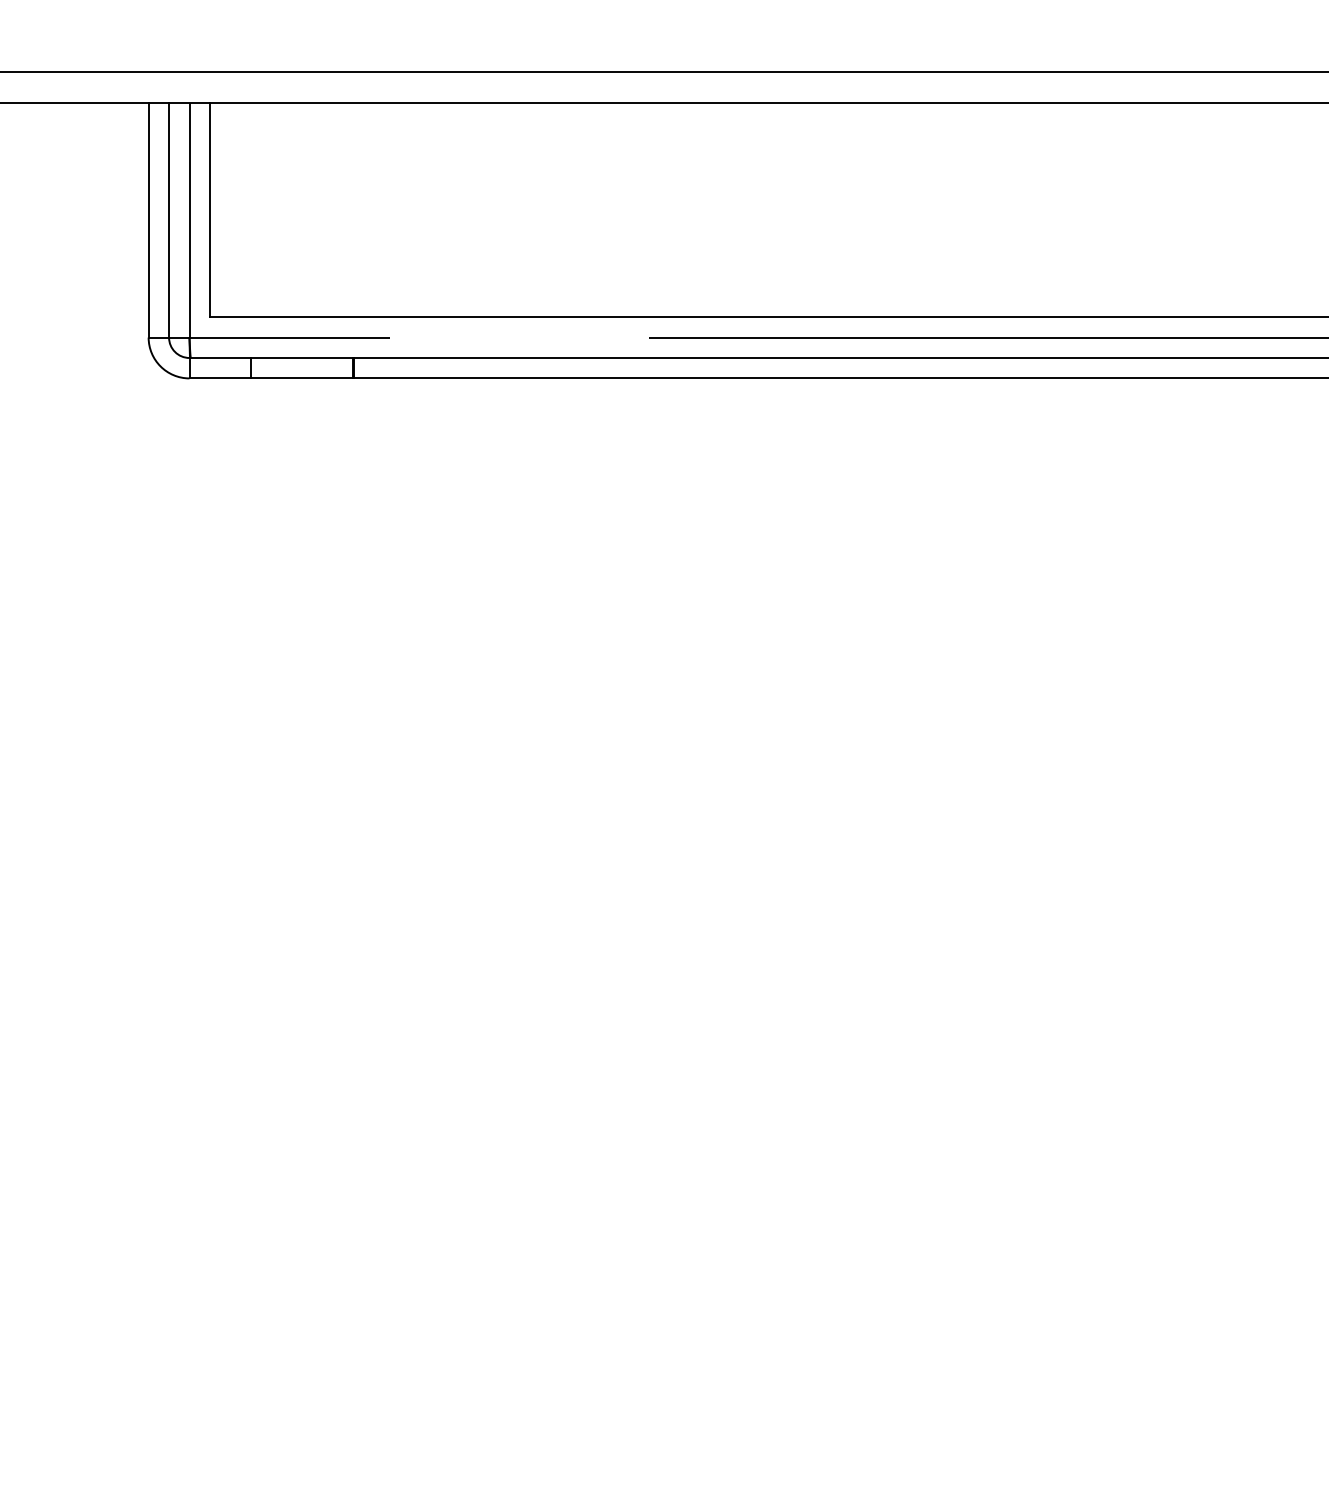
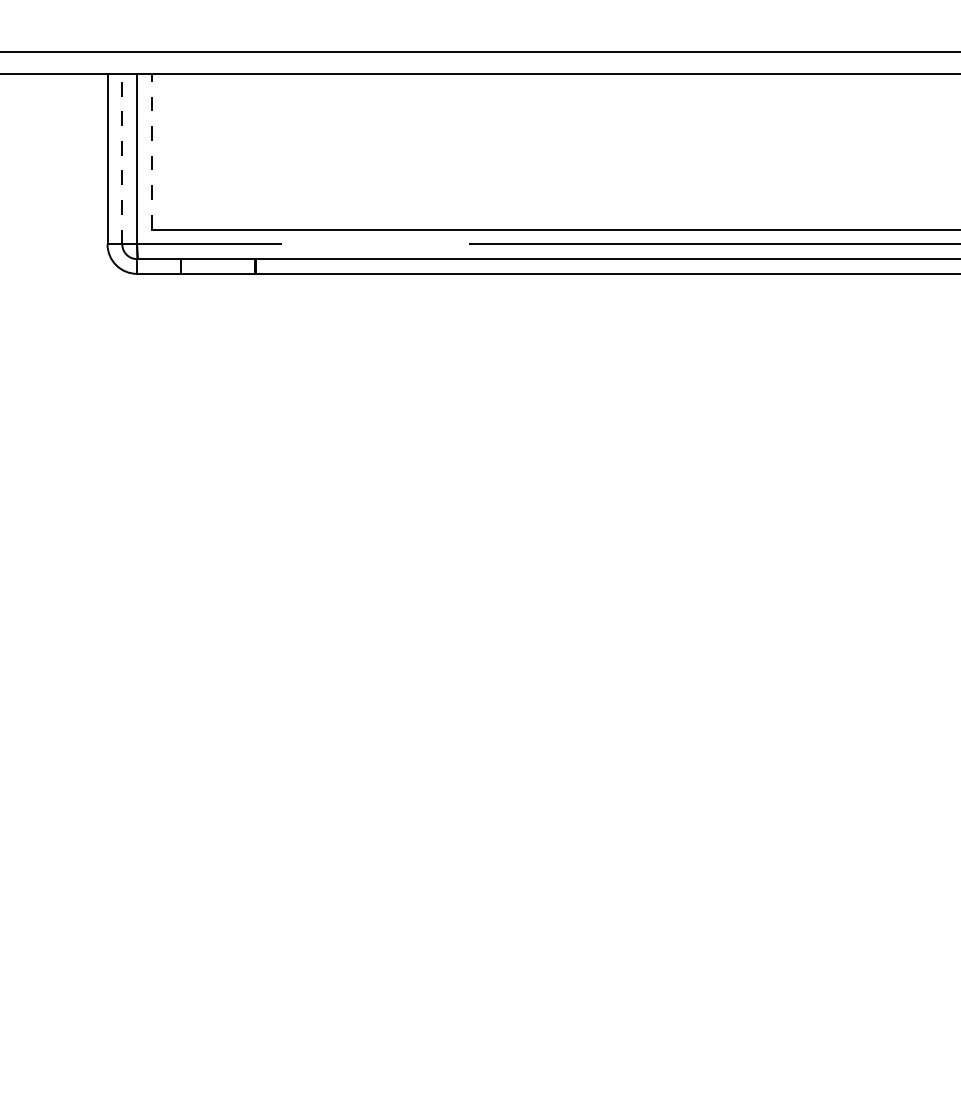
line: (209, 209) -> (151, 151), solid -> dashed
line: (169, 219) -> (122, 158), solid -> dashed

